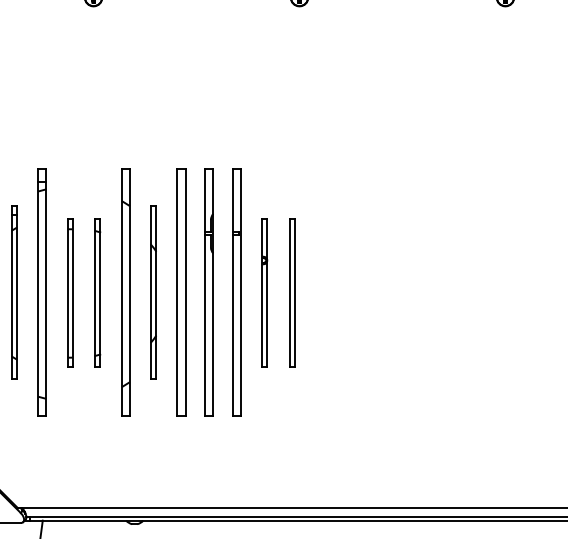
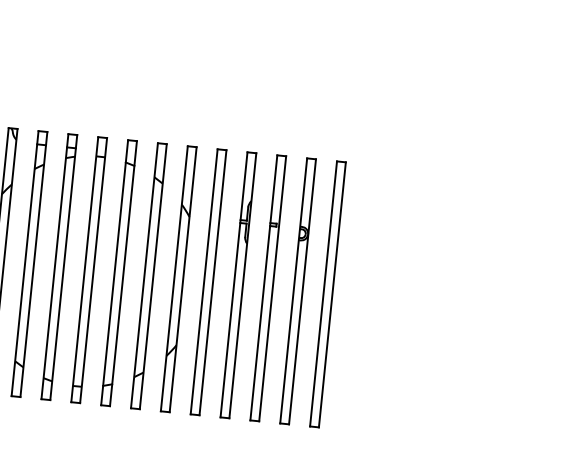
part: (14, 292) -> (29, 263), size x1.43
part: (69, 292) -> (88, 269), size x1.67
part: (97, 292) -> (118, 272), size x1.67
part: (153, 292) -> (178, 278), size x1.43
part: (264, 292) -> (297, 291), size x1.67
part: (292, 292) -> (327, 294), size x1.67

